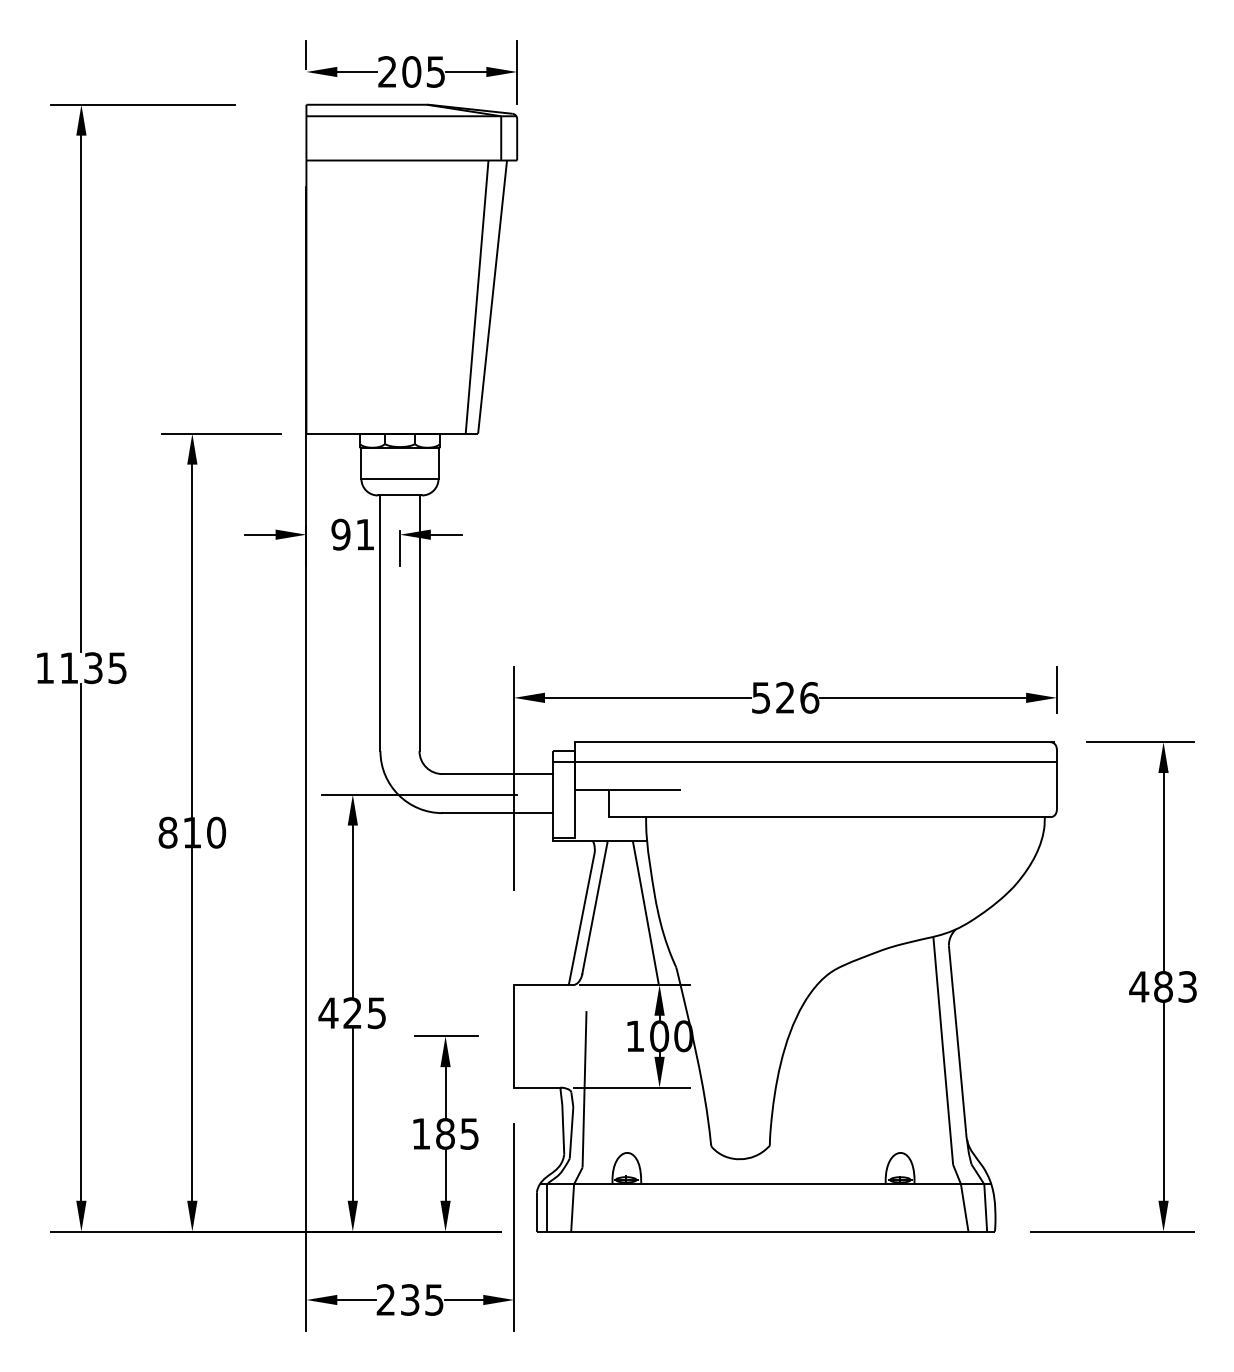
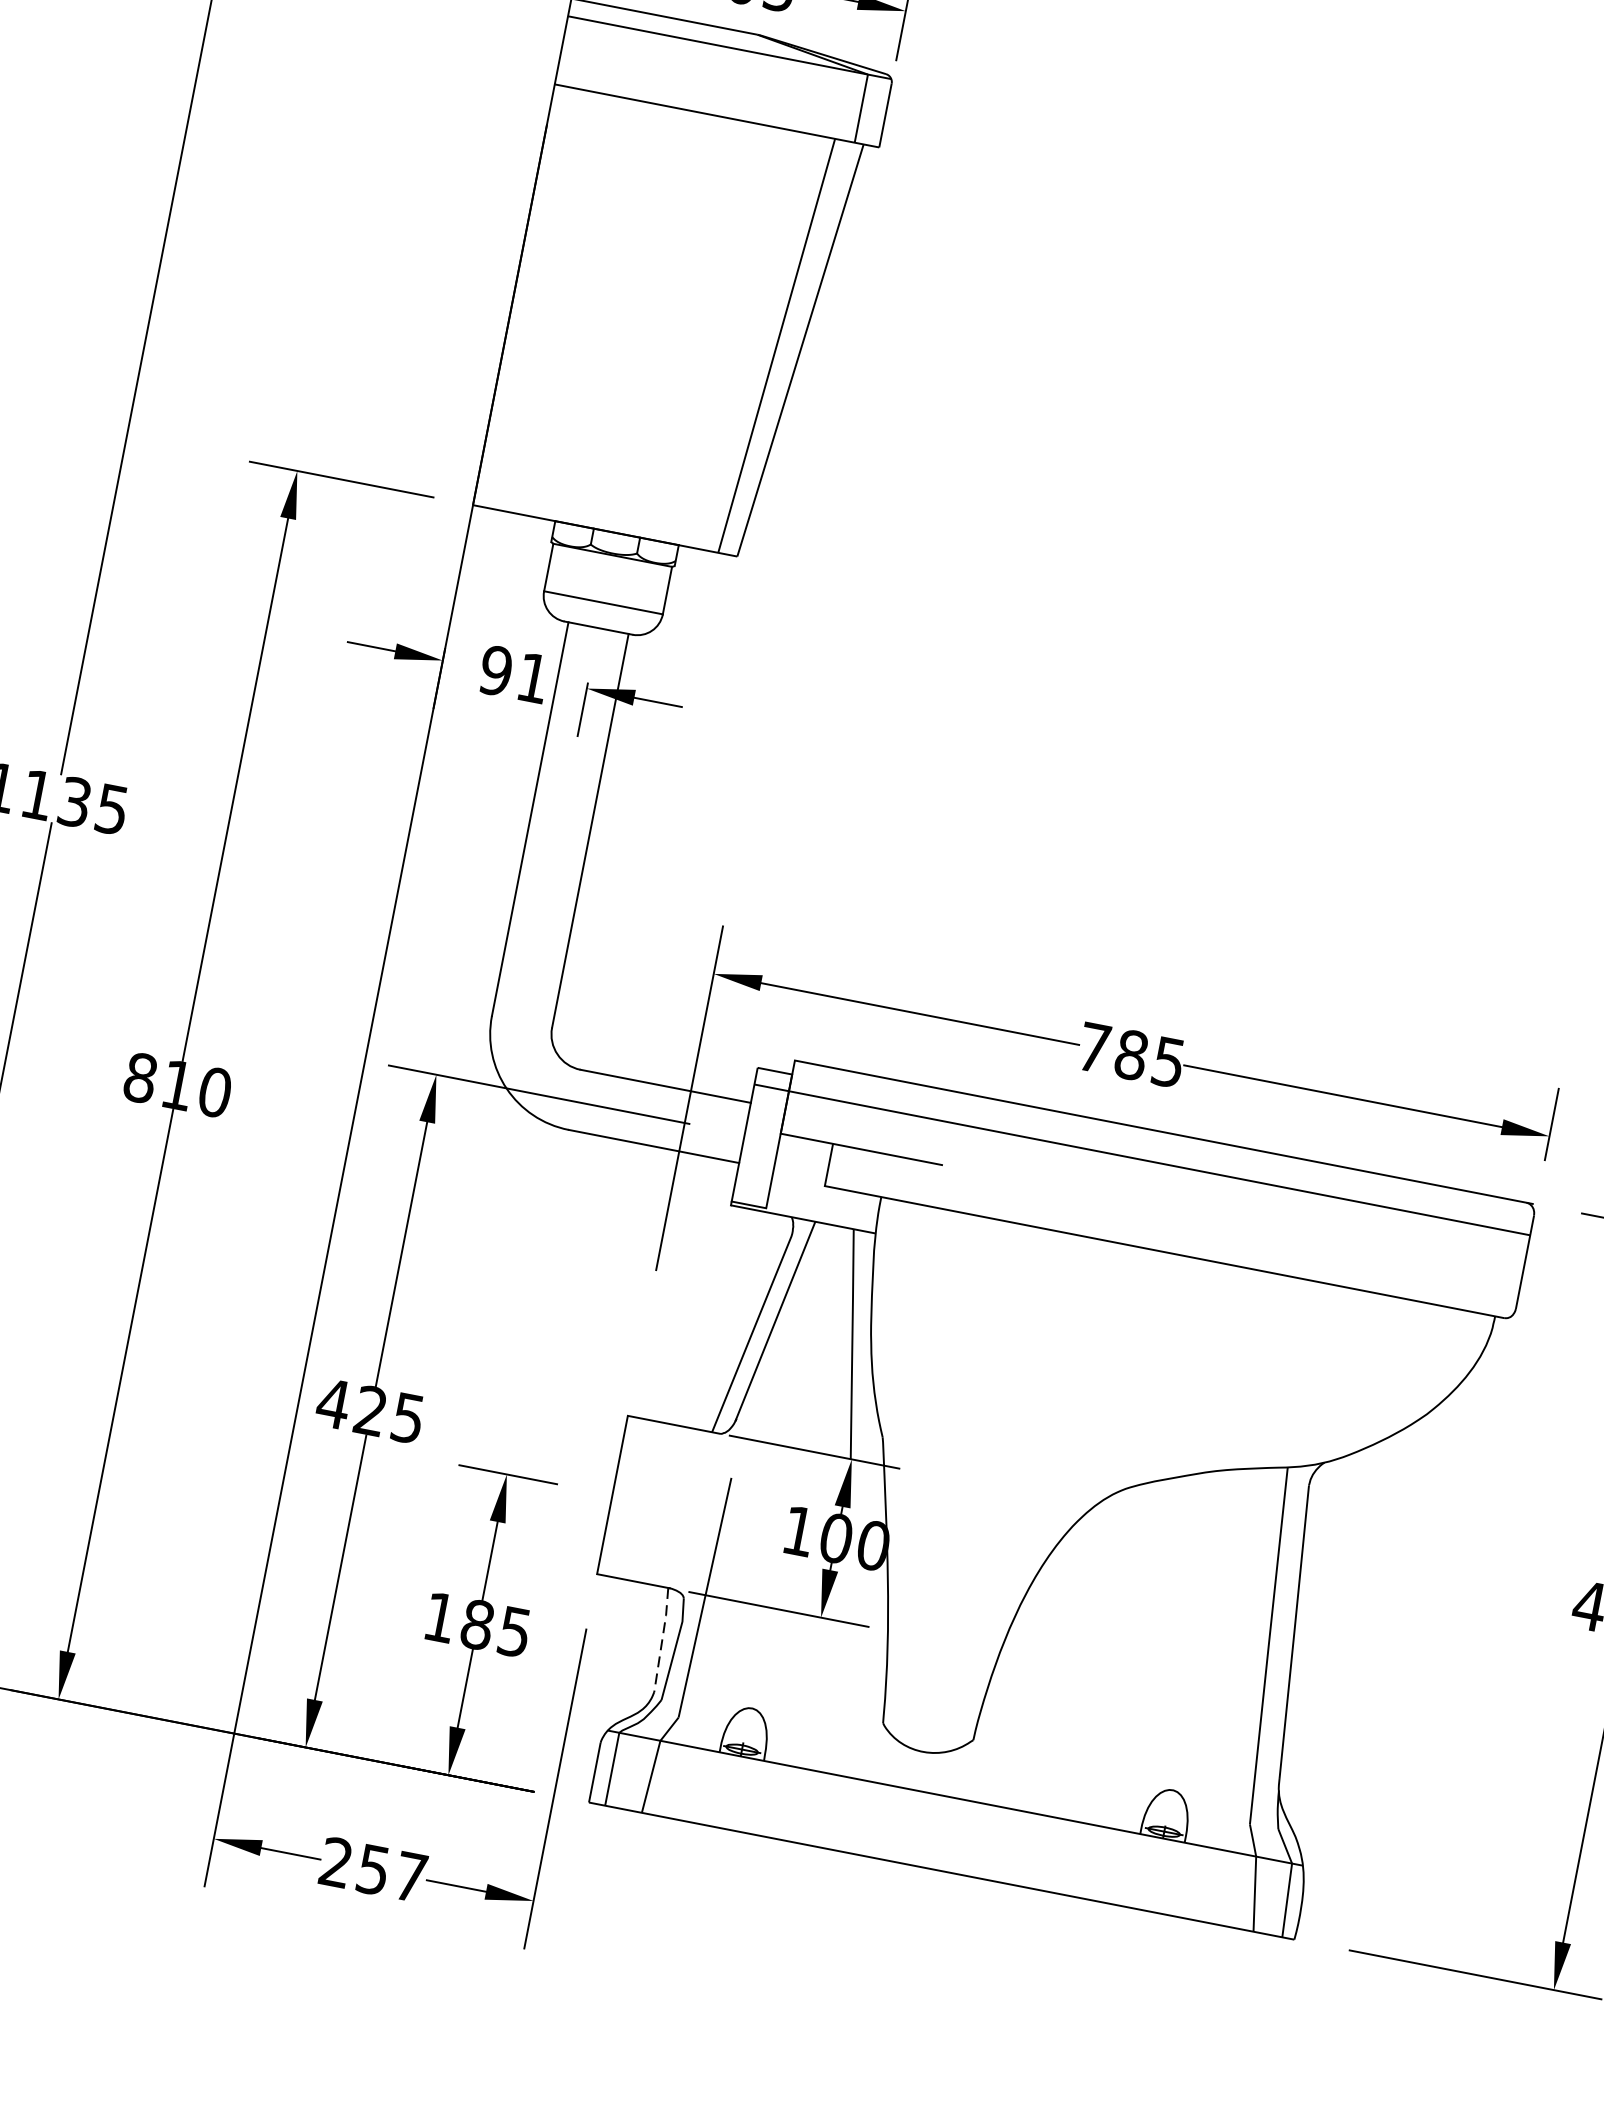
text: (785, 697) -> (1131, 1054), 526 -> 785
line: (562, 1121) -> (661, 1640), solid -> dashed
text: (422, 1299) -> (392, 1872), 235 -> 257

